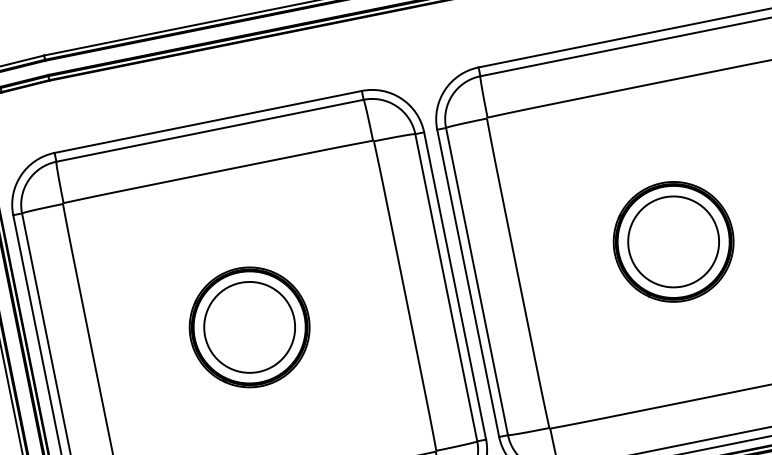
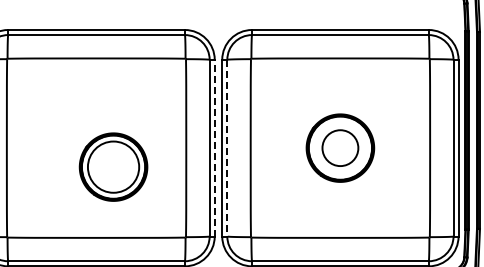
circle: (673, 240) -> (340, 147), size x0.7
line: (477, 282) -> (227, 148), solid -> dashed
line: (454, 284) -> (214, 147), solid -> dashed
part: (249, 326) -> (113, 166), moved

